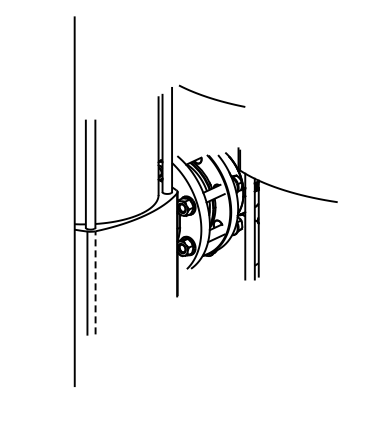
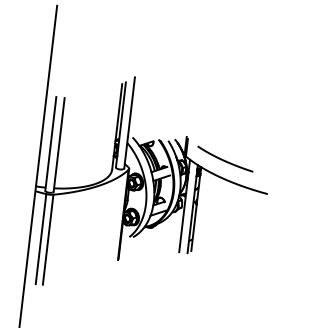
curve: (211, 97) -> (224, 160), moved
line: (95, 282) -> (48, 239), dashed -> solid

